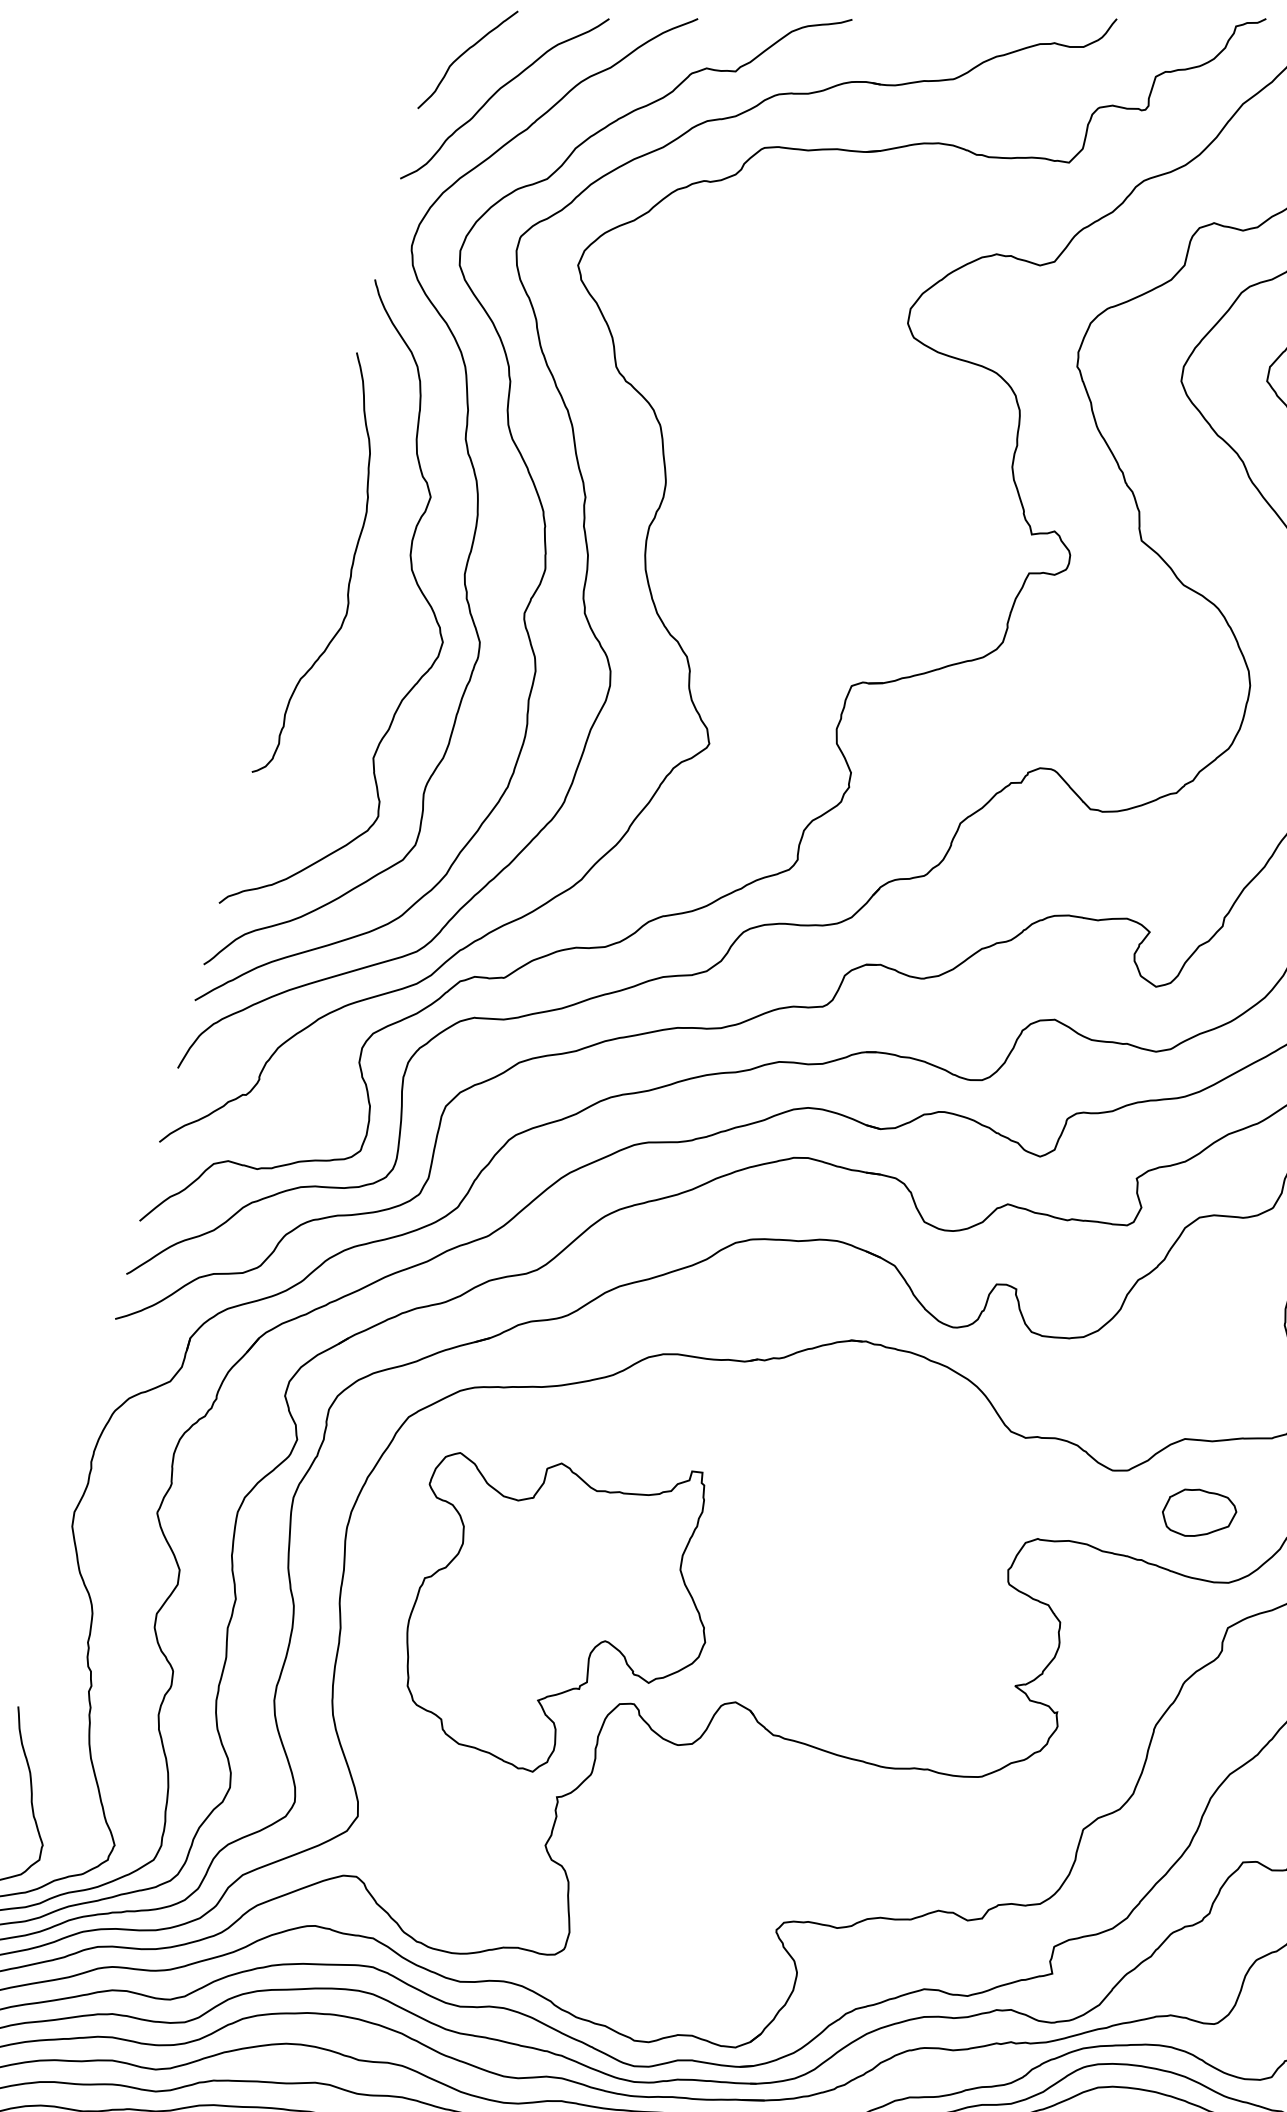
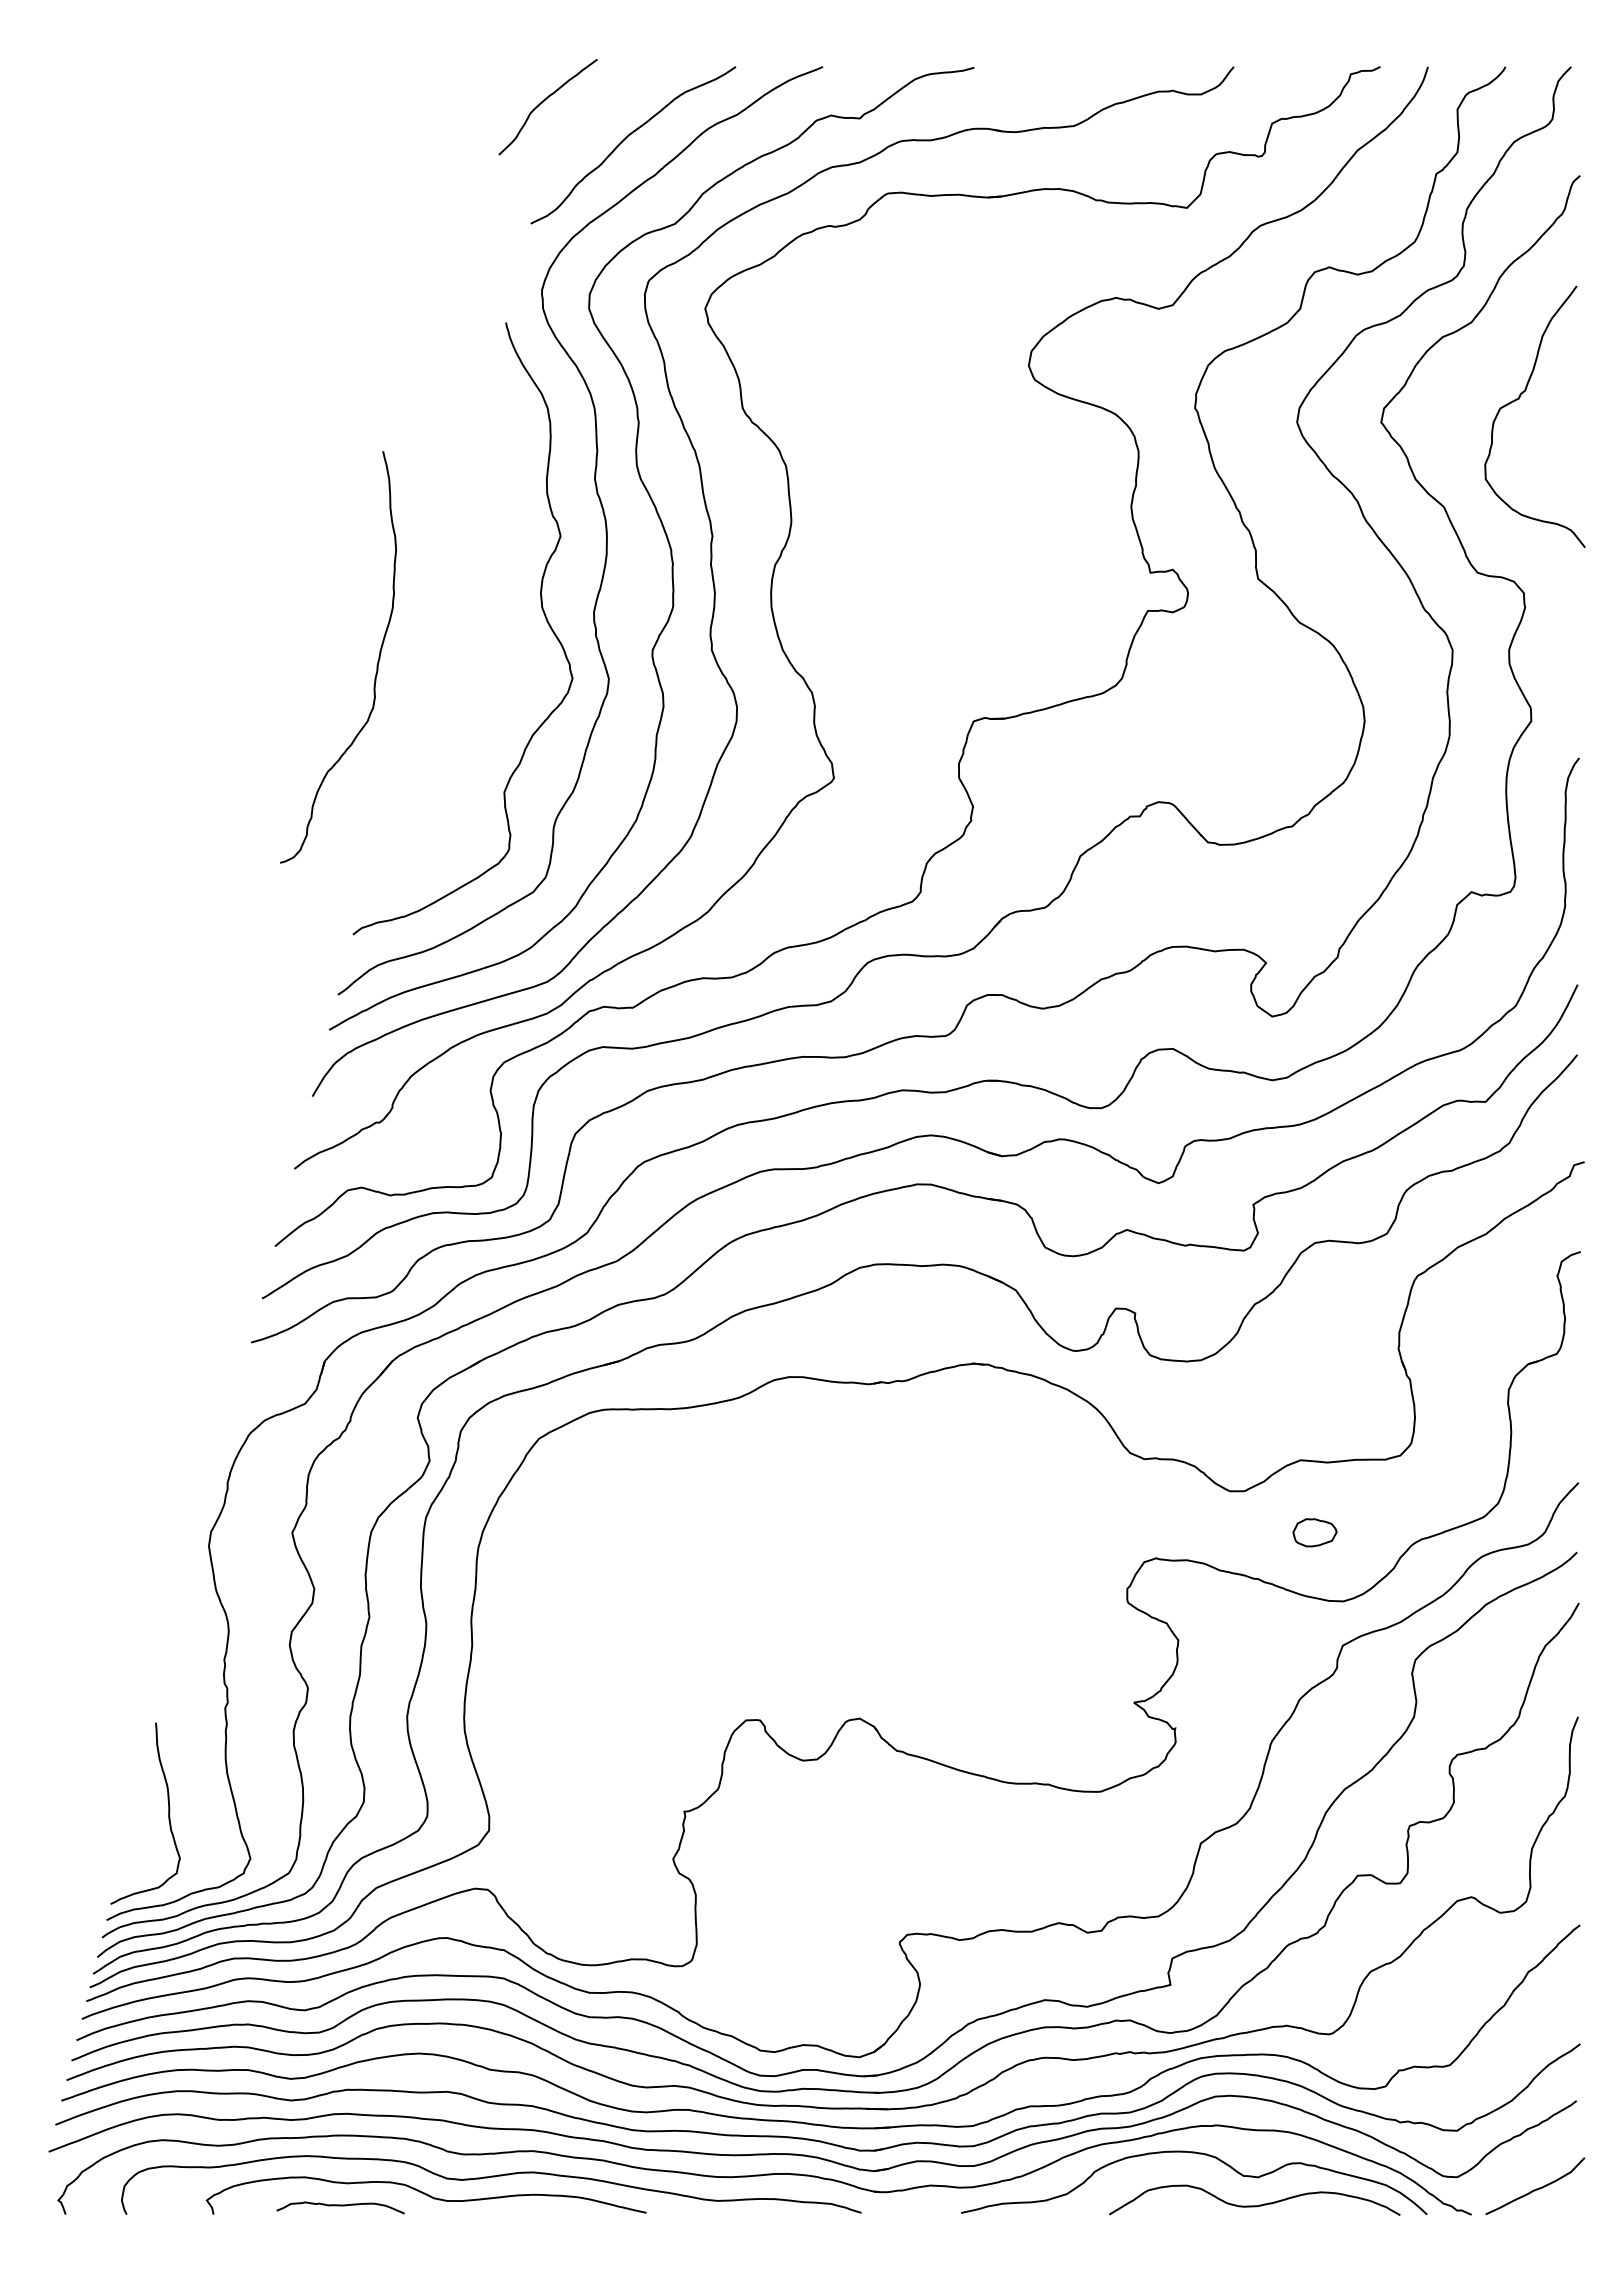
curve: (463, 55) -> (543, 102), moved
curve: (350, 569) -> (376, 664), moved
part: (1199, 1512) -> (1314, 1532), size x0.6
part: (555, 1612) -> (683, 1630), removed

